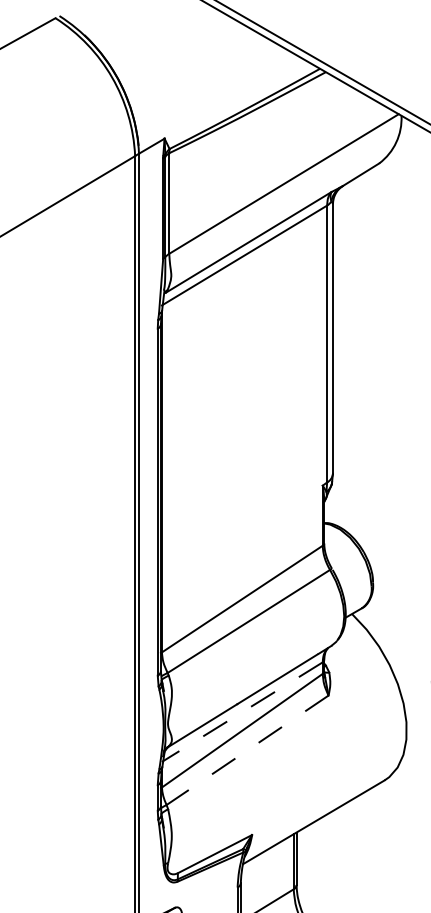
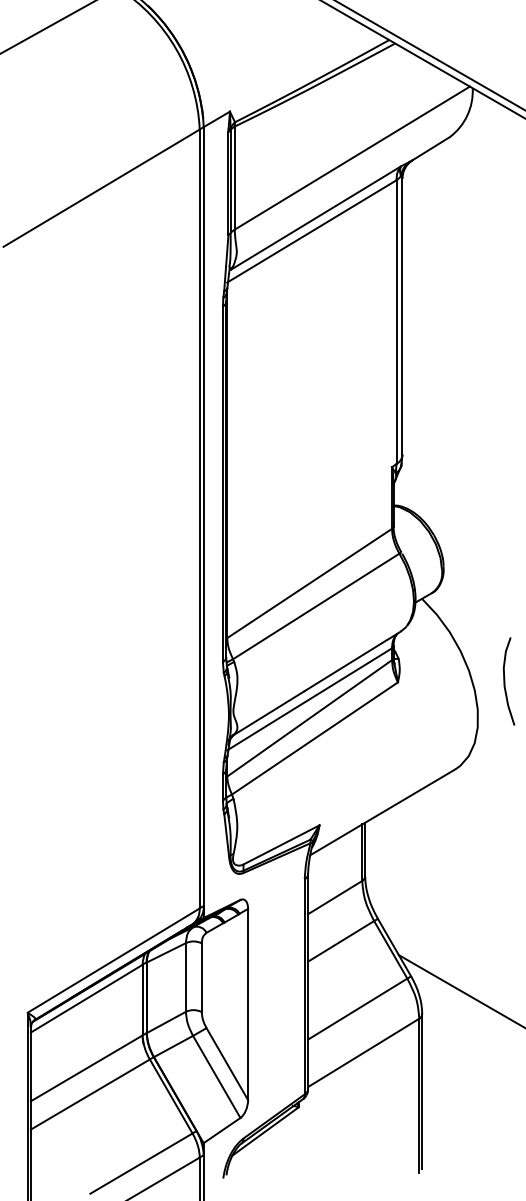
line: (242, 712) -> (309, 699), dashed -> solid
line: (247, 750) -> (314, 738), dashed -> solid

